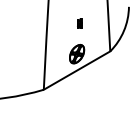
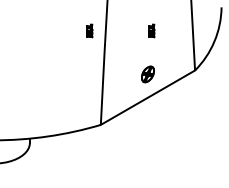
part: (35, 23) -> (89, 30), added
part: (76, 54) -> (147, 74), size x0.6

